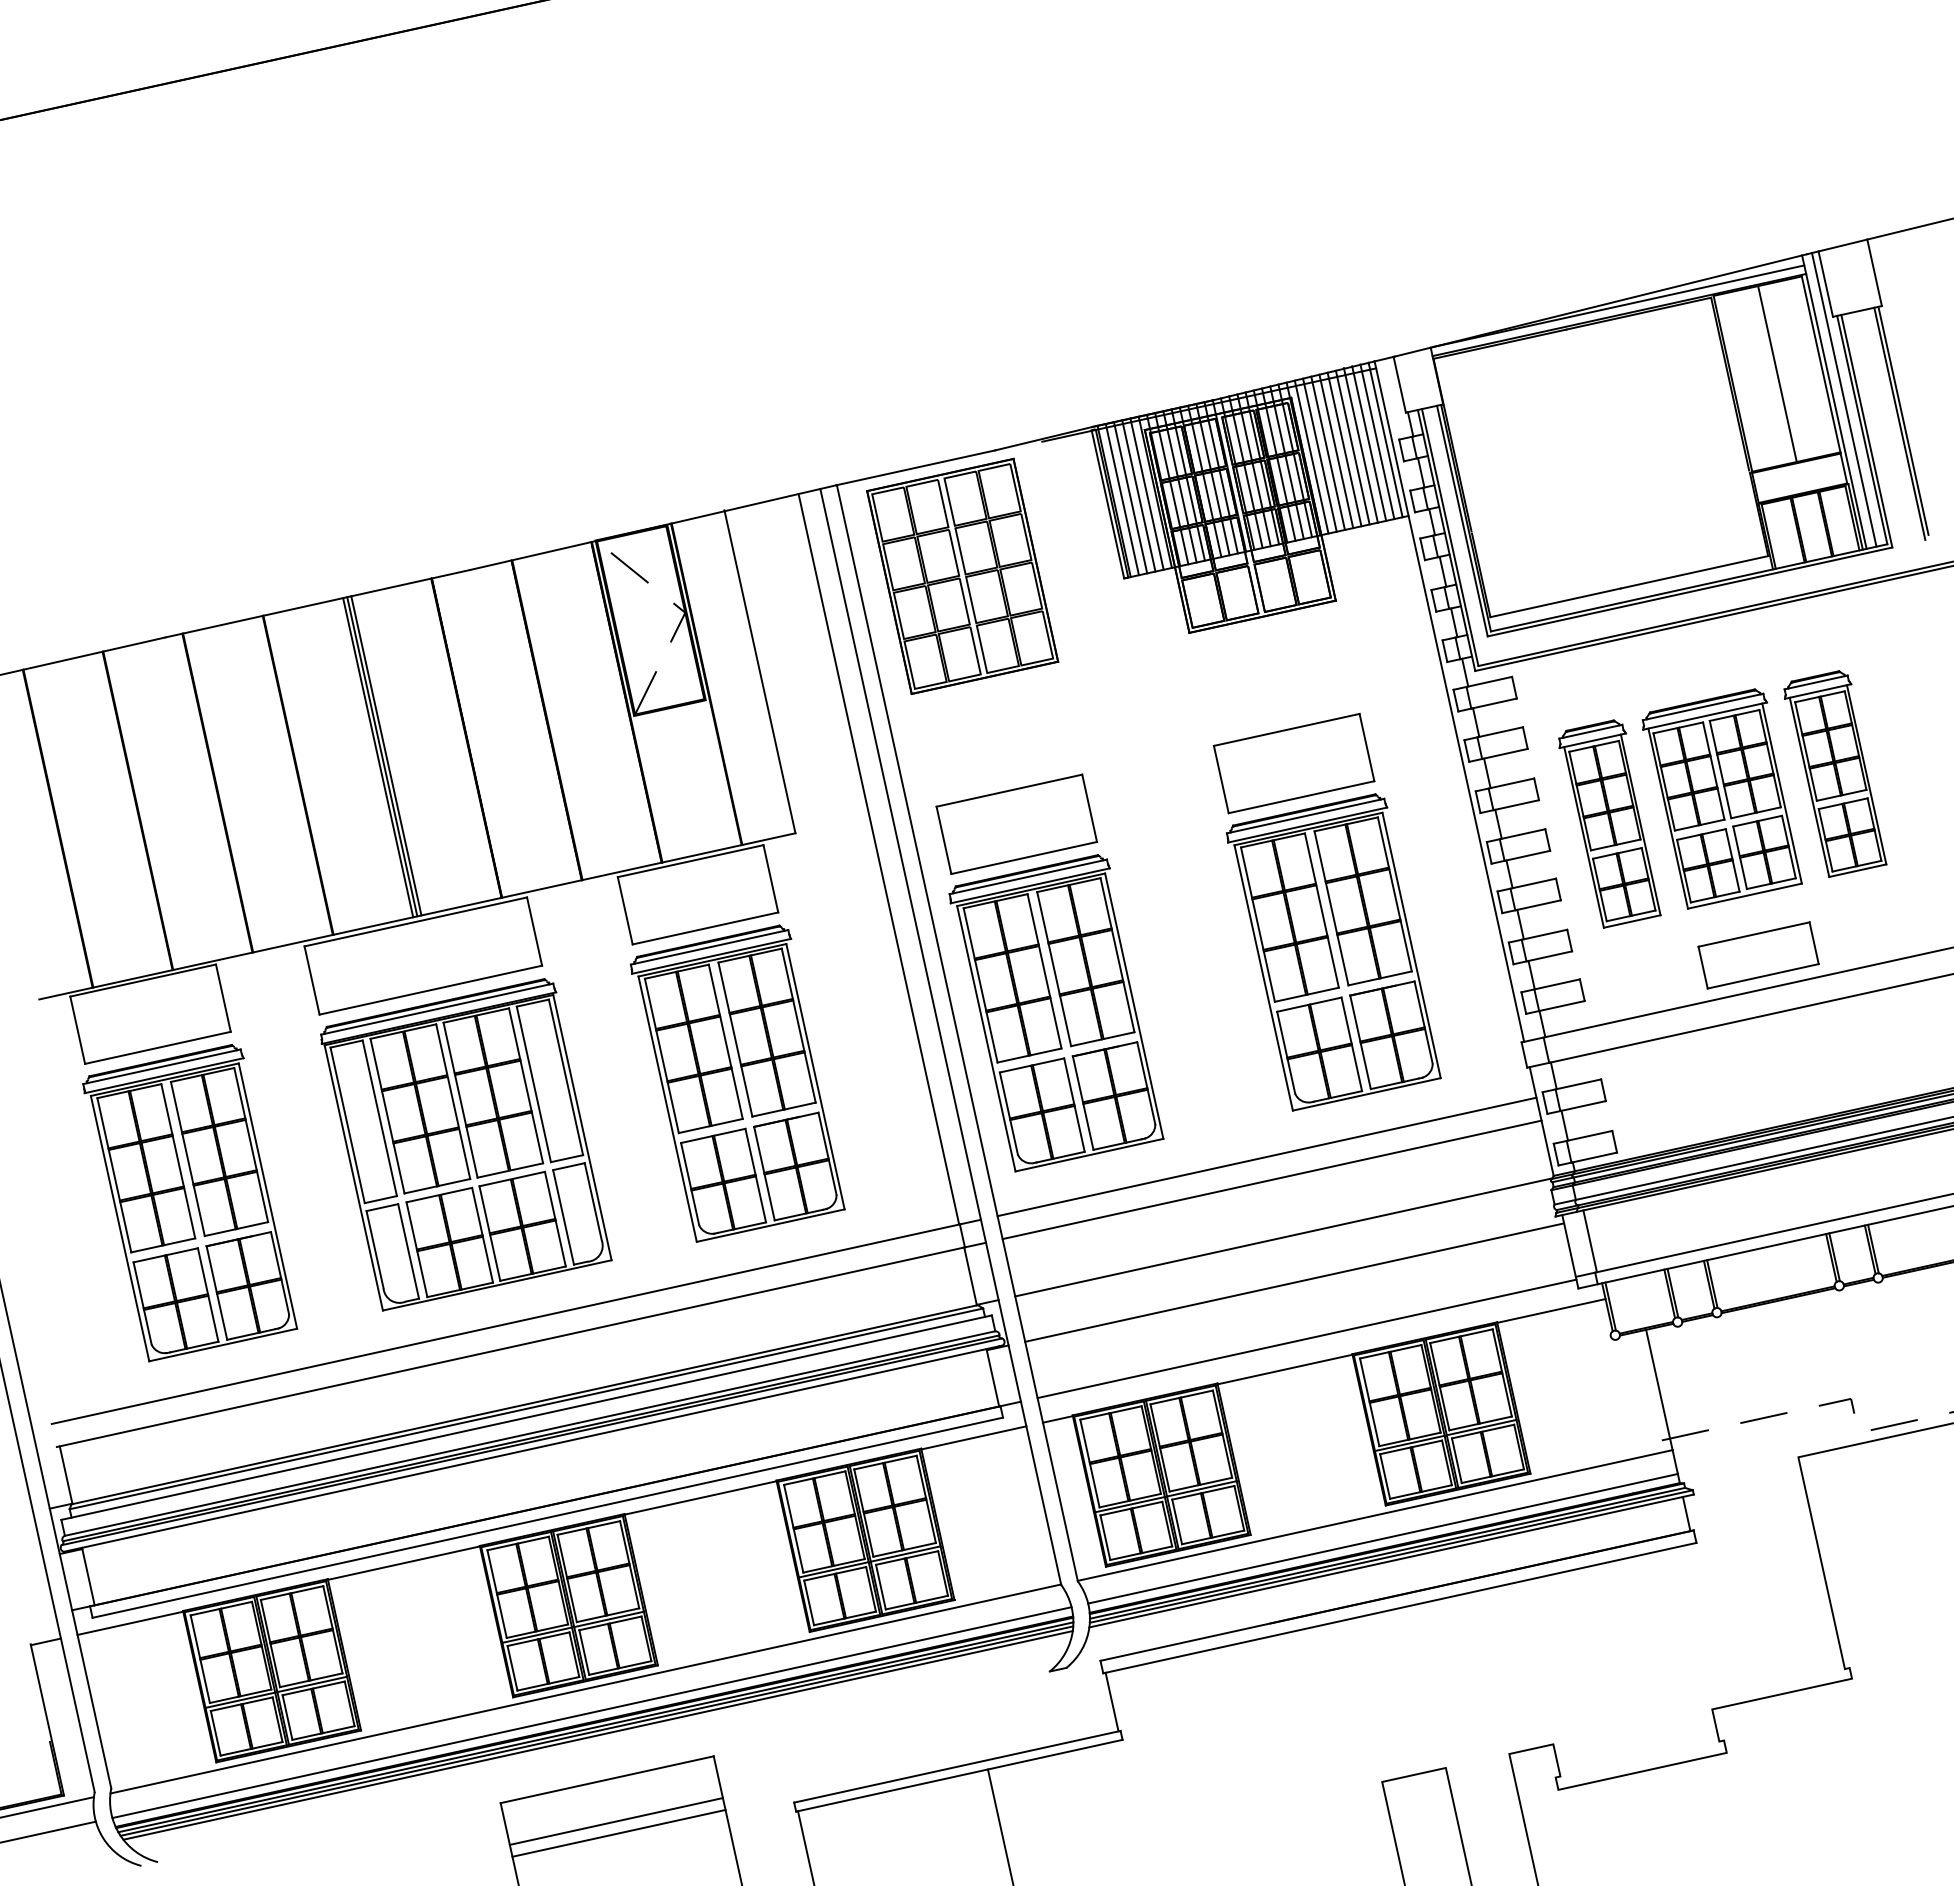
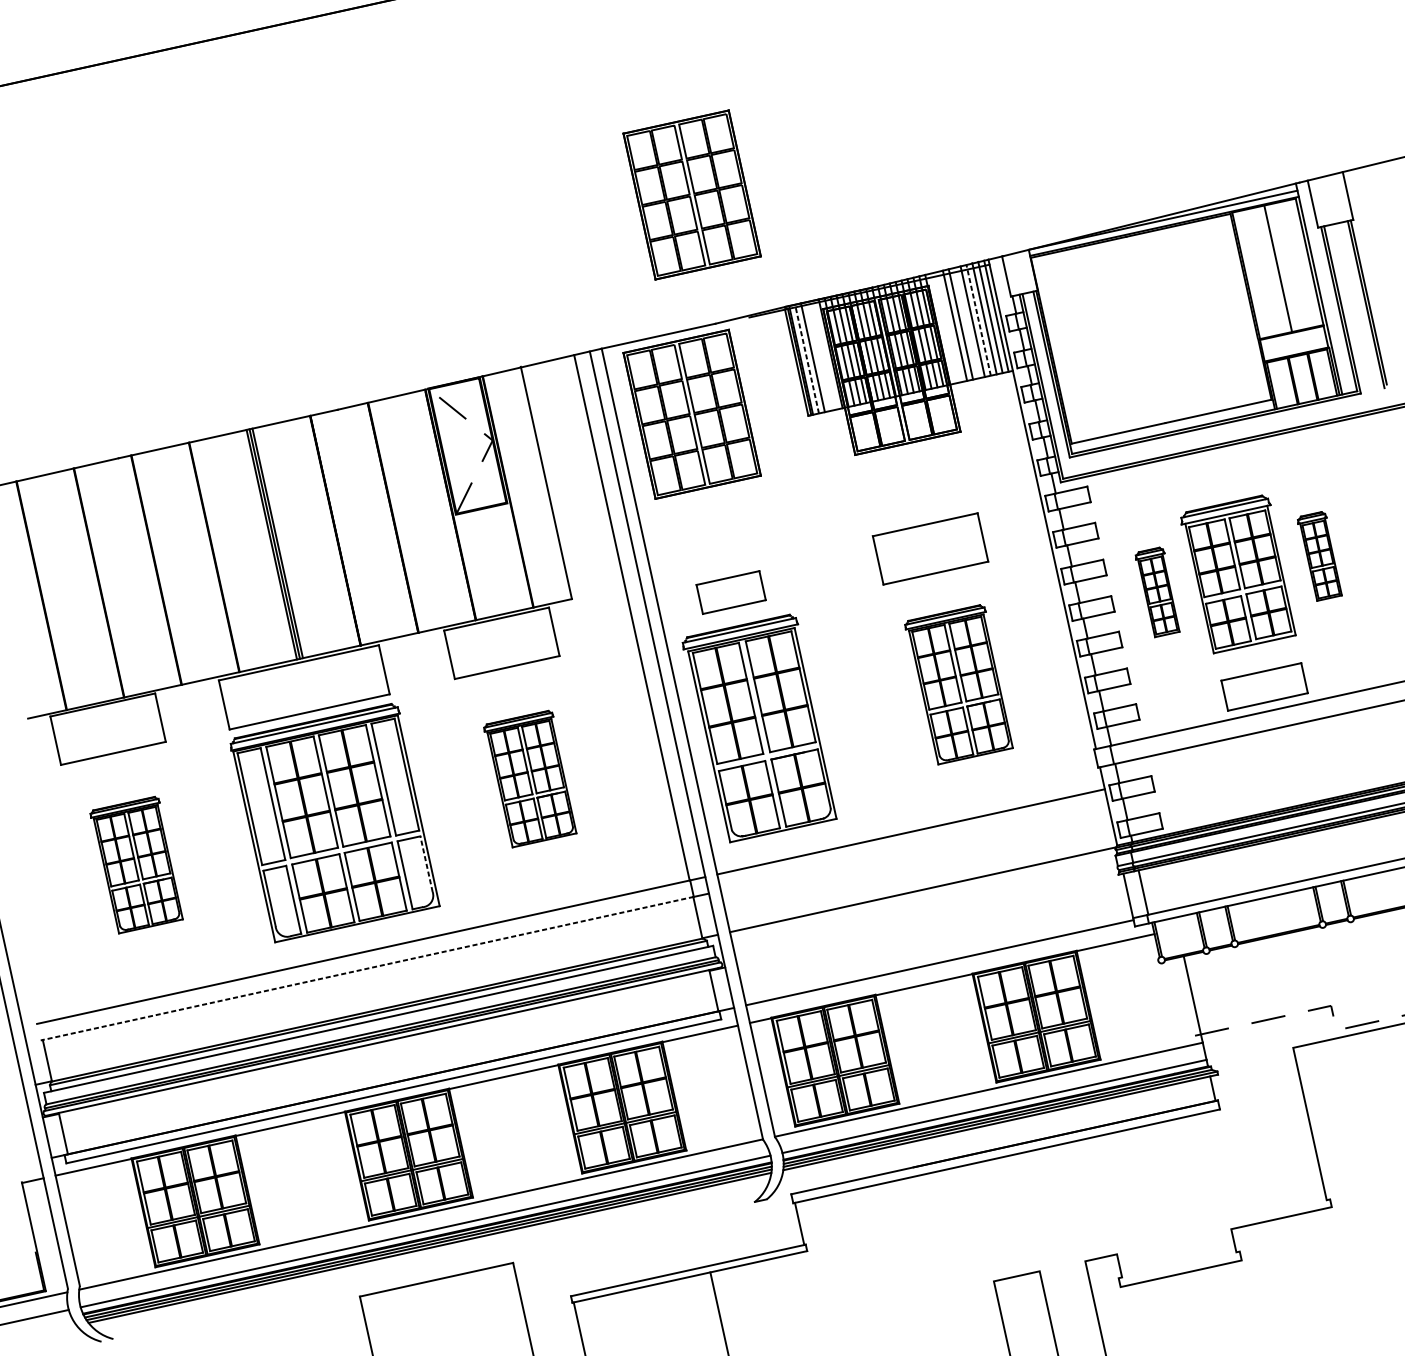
part: (962, 270) -> (692, 194), added
line: (1843, 399) -> (1325, 287), removed
line: (1360, 444) -> (978, 319), solid -> dashed
line: (1344, 449) -> (966, 323), removed
line: (1319, 454) -> (948, 326), removed
line: (1311, 456) -> (943, 328), removed
line: (1146, 493) -> (824, 354), removed
line: (1138, 495) -> (818, 356), removed
line: (1122, 499) -> (807, 359), solid -> dashed
part: (1835, 773) -> (1319, 556), size x0.6
part: (1016, 823) -> (730, 592), size x0.6
part: (1609, 823) -> (1157, 592), size x0.6
part: (1333, 952) -> (958, 684), size x0.7
part: (737, 1083) -> (530, 779), size x0.6
line: (1271, 1179) -> (914, 848), removed
line: (593, 1201) -> (426, 863), solid -> dashed
part: (190, 1203) -> (136, 865), size x0.6
line: (1294, 1282) -> (930, 922), removed
line: (510, 1347) -> (366, 968), solid -> dashed
line: (615, 1821) -> (442, 1309), removed
line: (618, 1832) -> (444, 1317), removed

